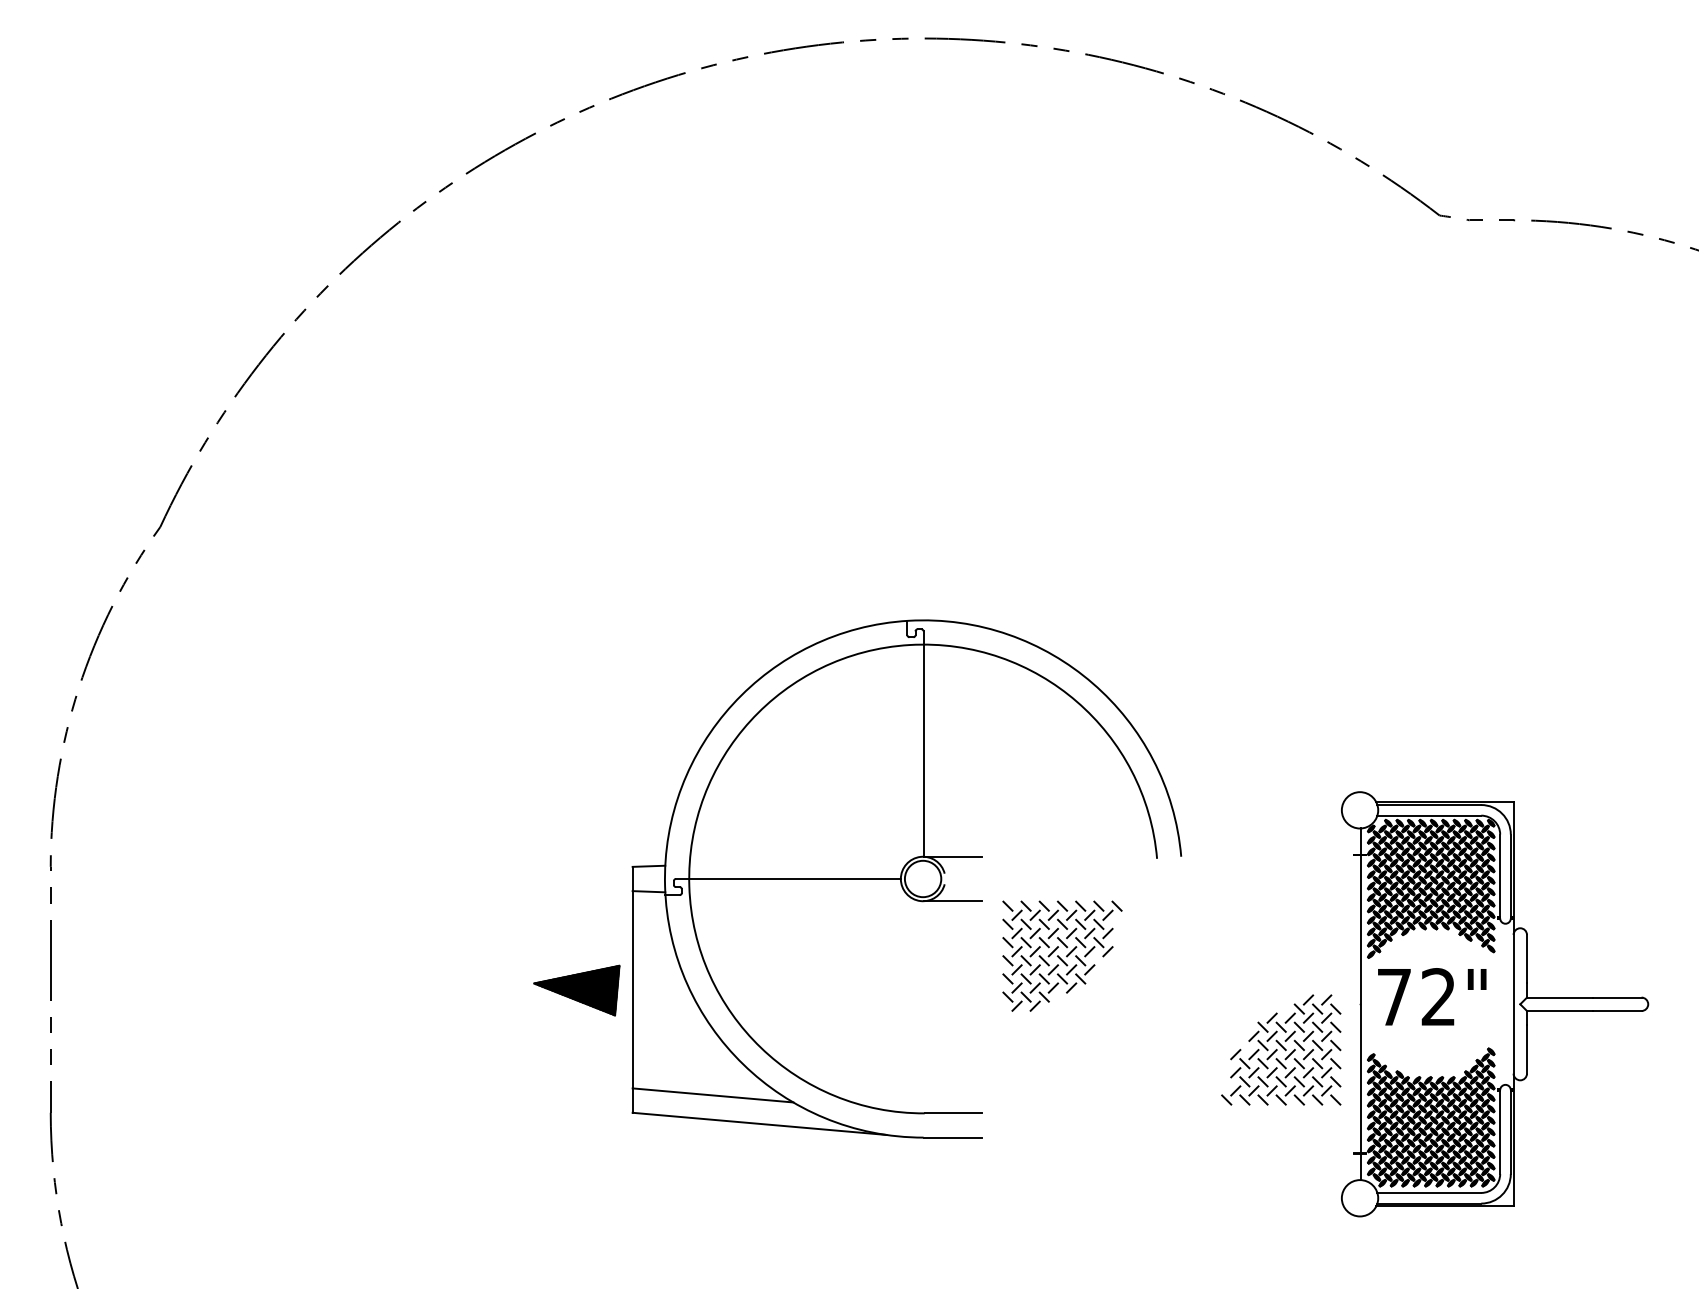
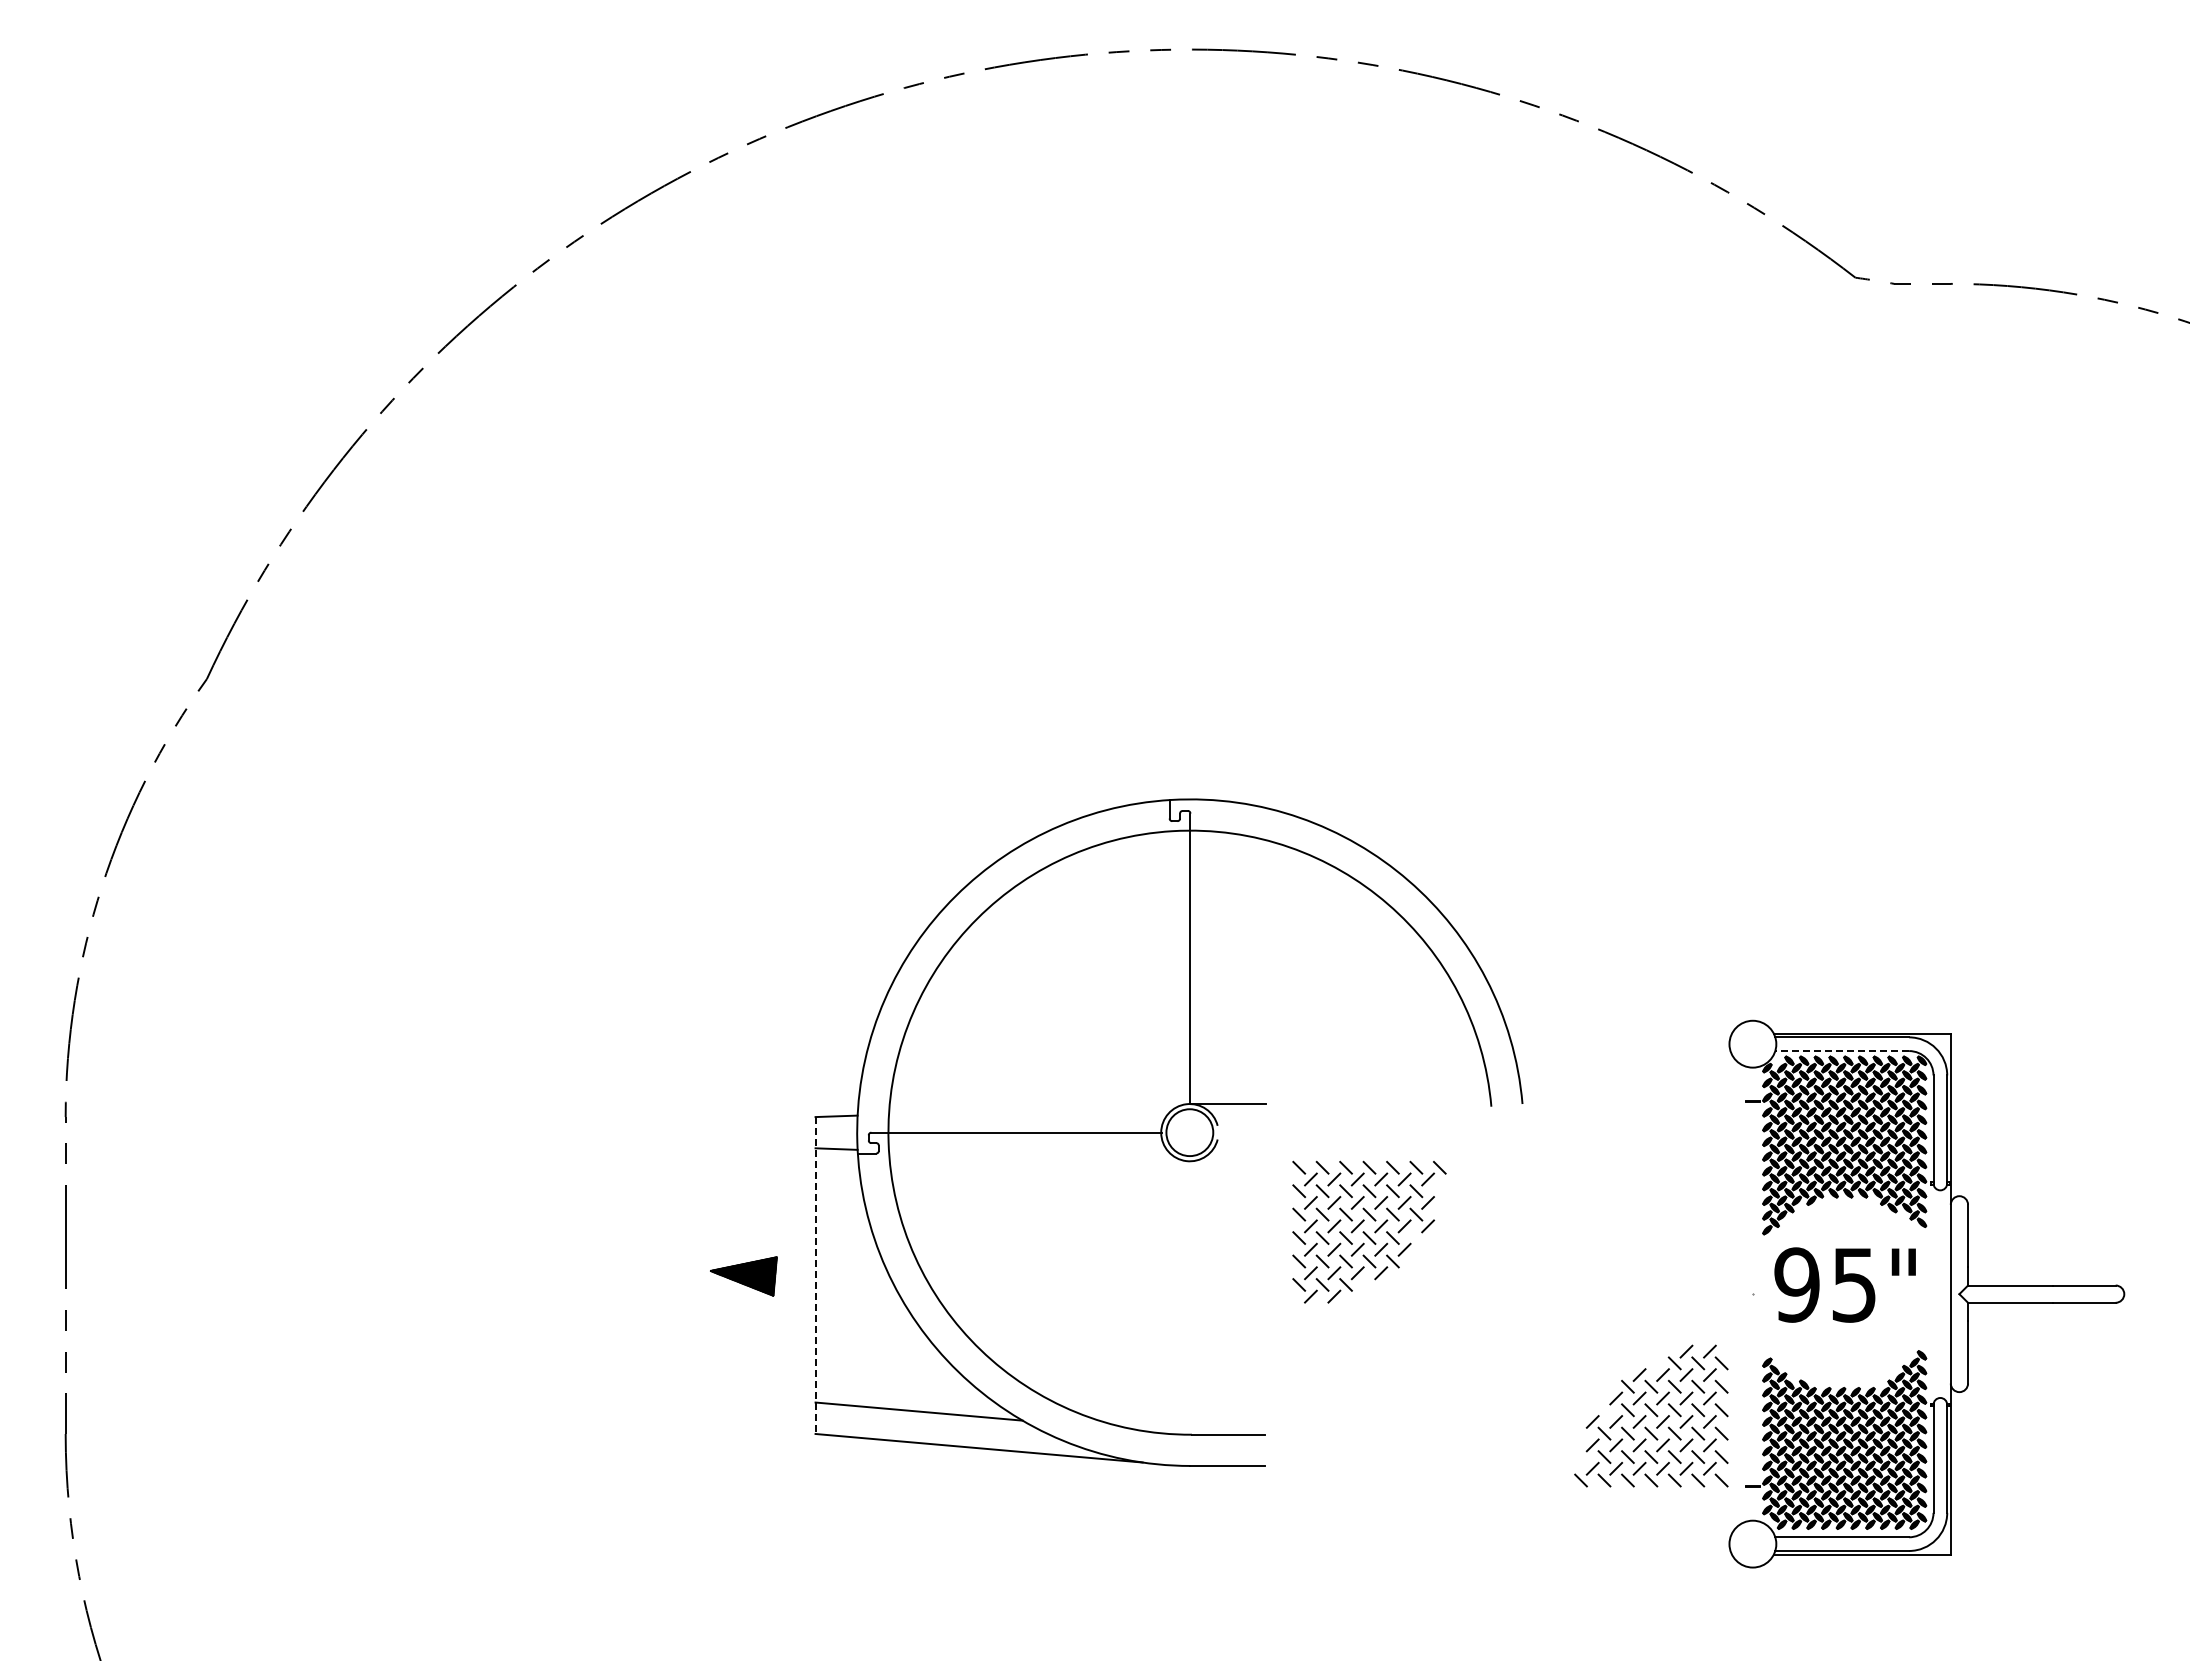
line: (1429, 815) -> (1842, 1051), solid -> dashed
line: (952, 901) -> (1227, 1161), removed
part: (576, 990) -> (743, 1276), size x0.6
line: (632, 990) -> (815, 1276), solid -> dashed
text: (1415, 996) -> (1824, 1284), 72" -> 95"
line: (1361, 1003) -> (1754, 1293), removed
part: (1281, 1049) -> (1651, 1415), moved

